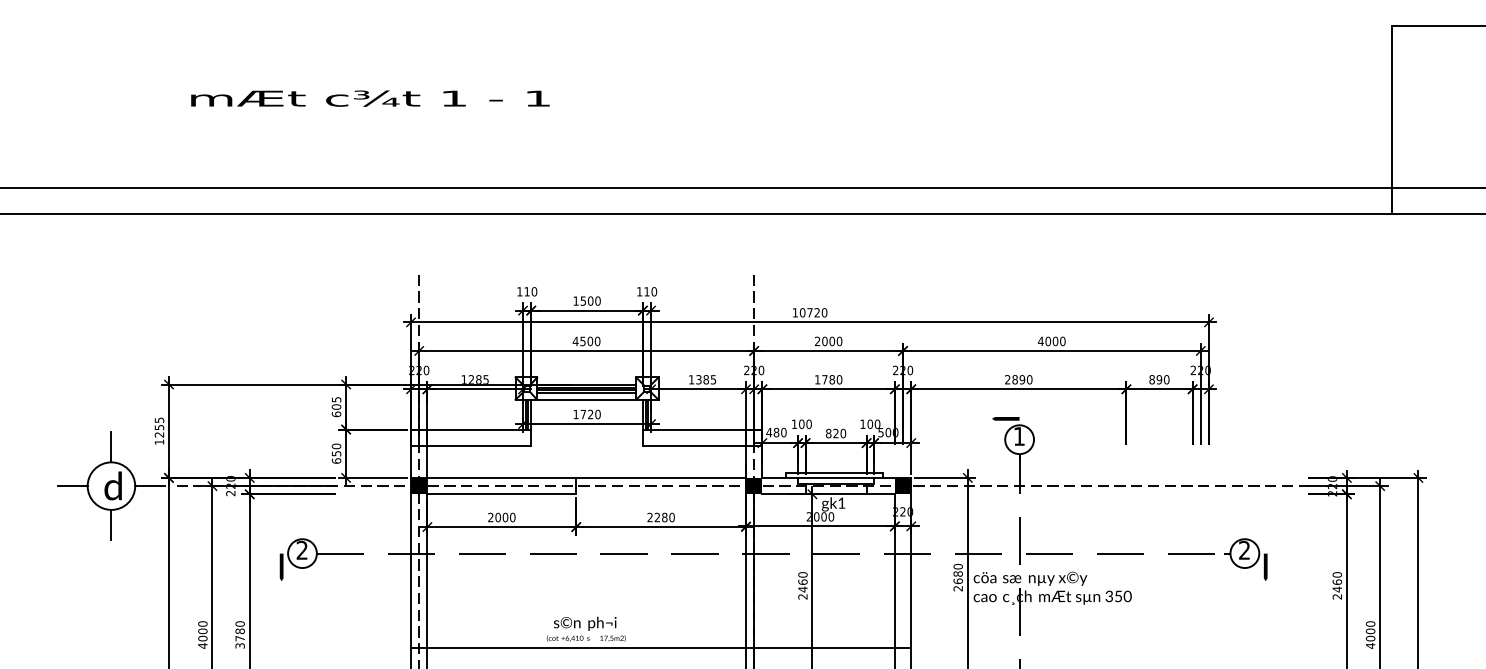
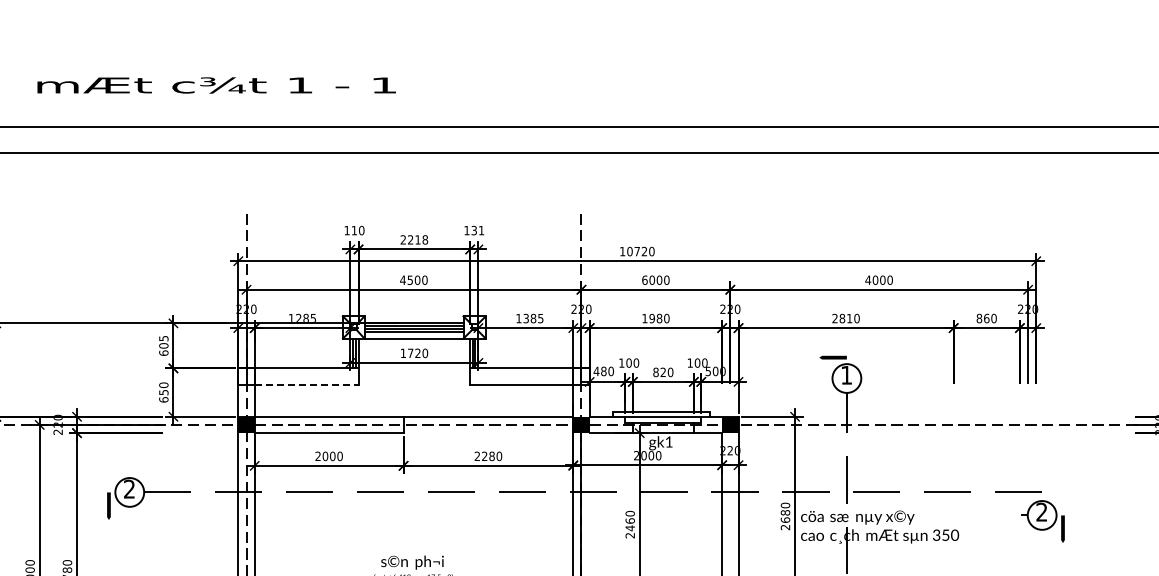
text: (370, 98) -> (216, 85), moved
text: (650, 291) -> (477, 230), 110 -> 131
text: (586, 300) -> (413, 239), 1500 -> 2218
text: (817, 341) -> (644, 280), 2000 -> 6000
text: (824, 379) -> (651, 318), 1780 -> 1980
text: (1022, 379) -> (849, 318), 2890 -> 2810
text: (1159, 379) -> (986, 318), 890 -> 860
line: (479, 445) -> (306, 384), solid -> dashed
part: (1245, 559) -> (1042, 521), moved

